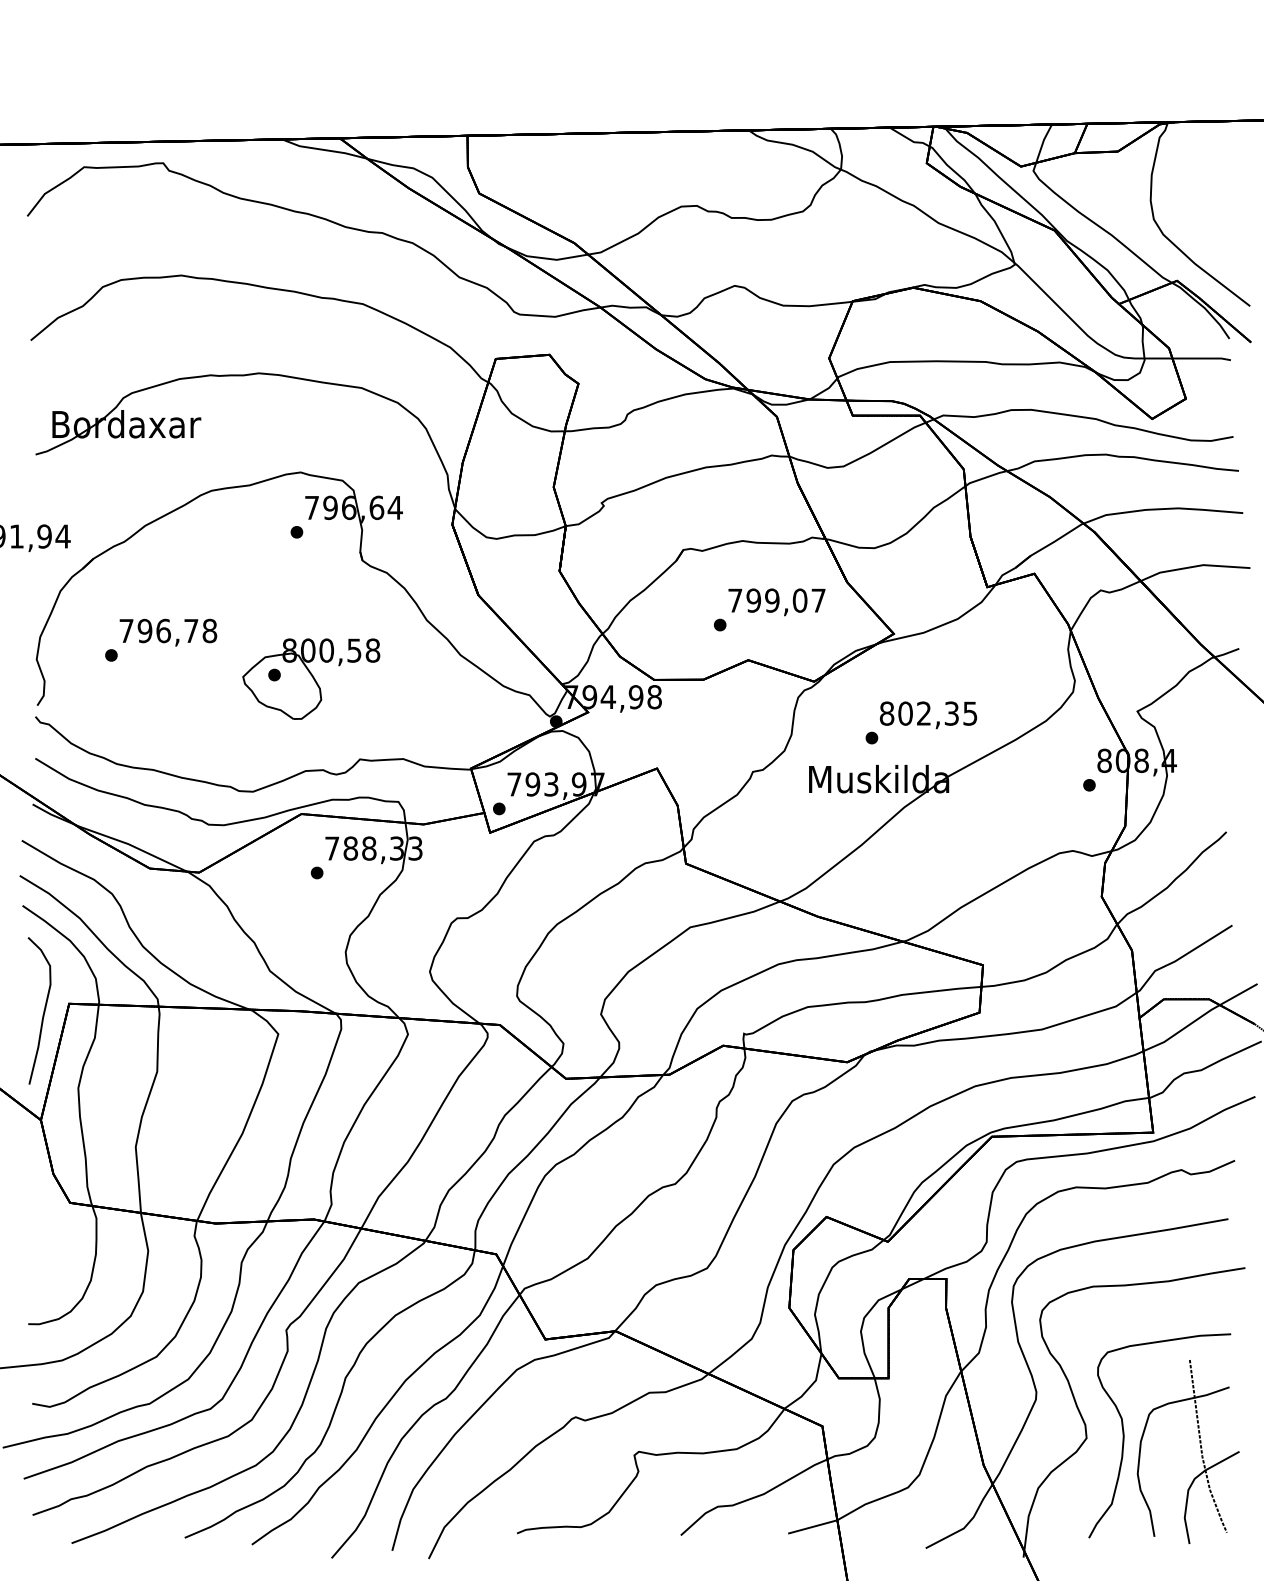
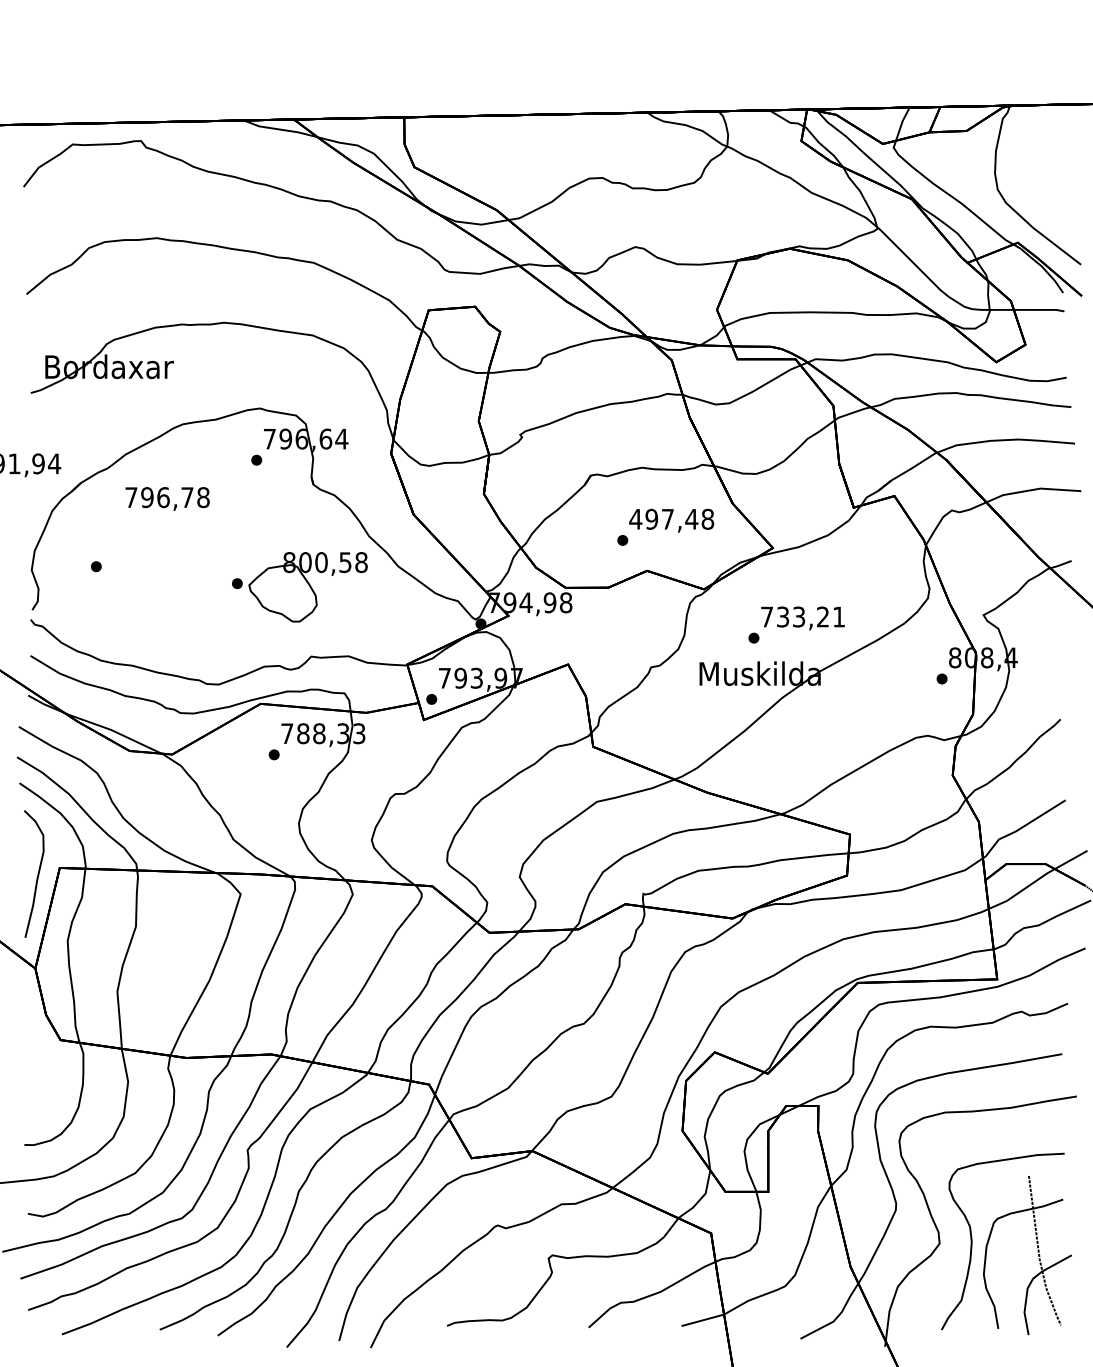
text: (776, 599) -> (671, 518), 799,07 -> 497,48
text: (168, 632) -> (167, 498), moved
part: (310, 679) -> (307, 587), moved
text: (928, 713) -> (802, 616), 802,35 -> 733,21

